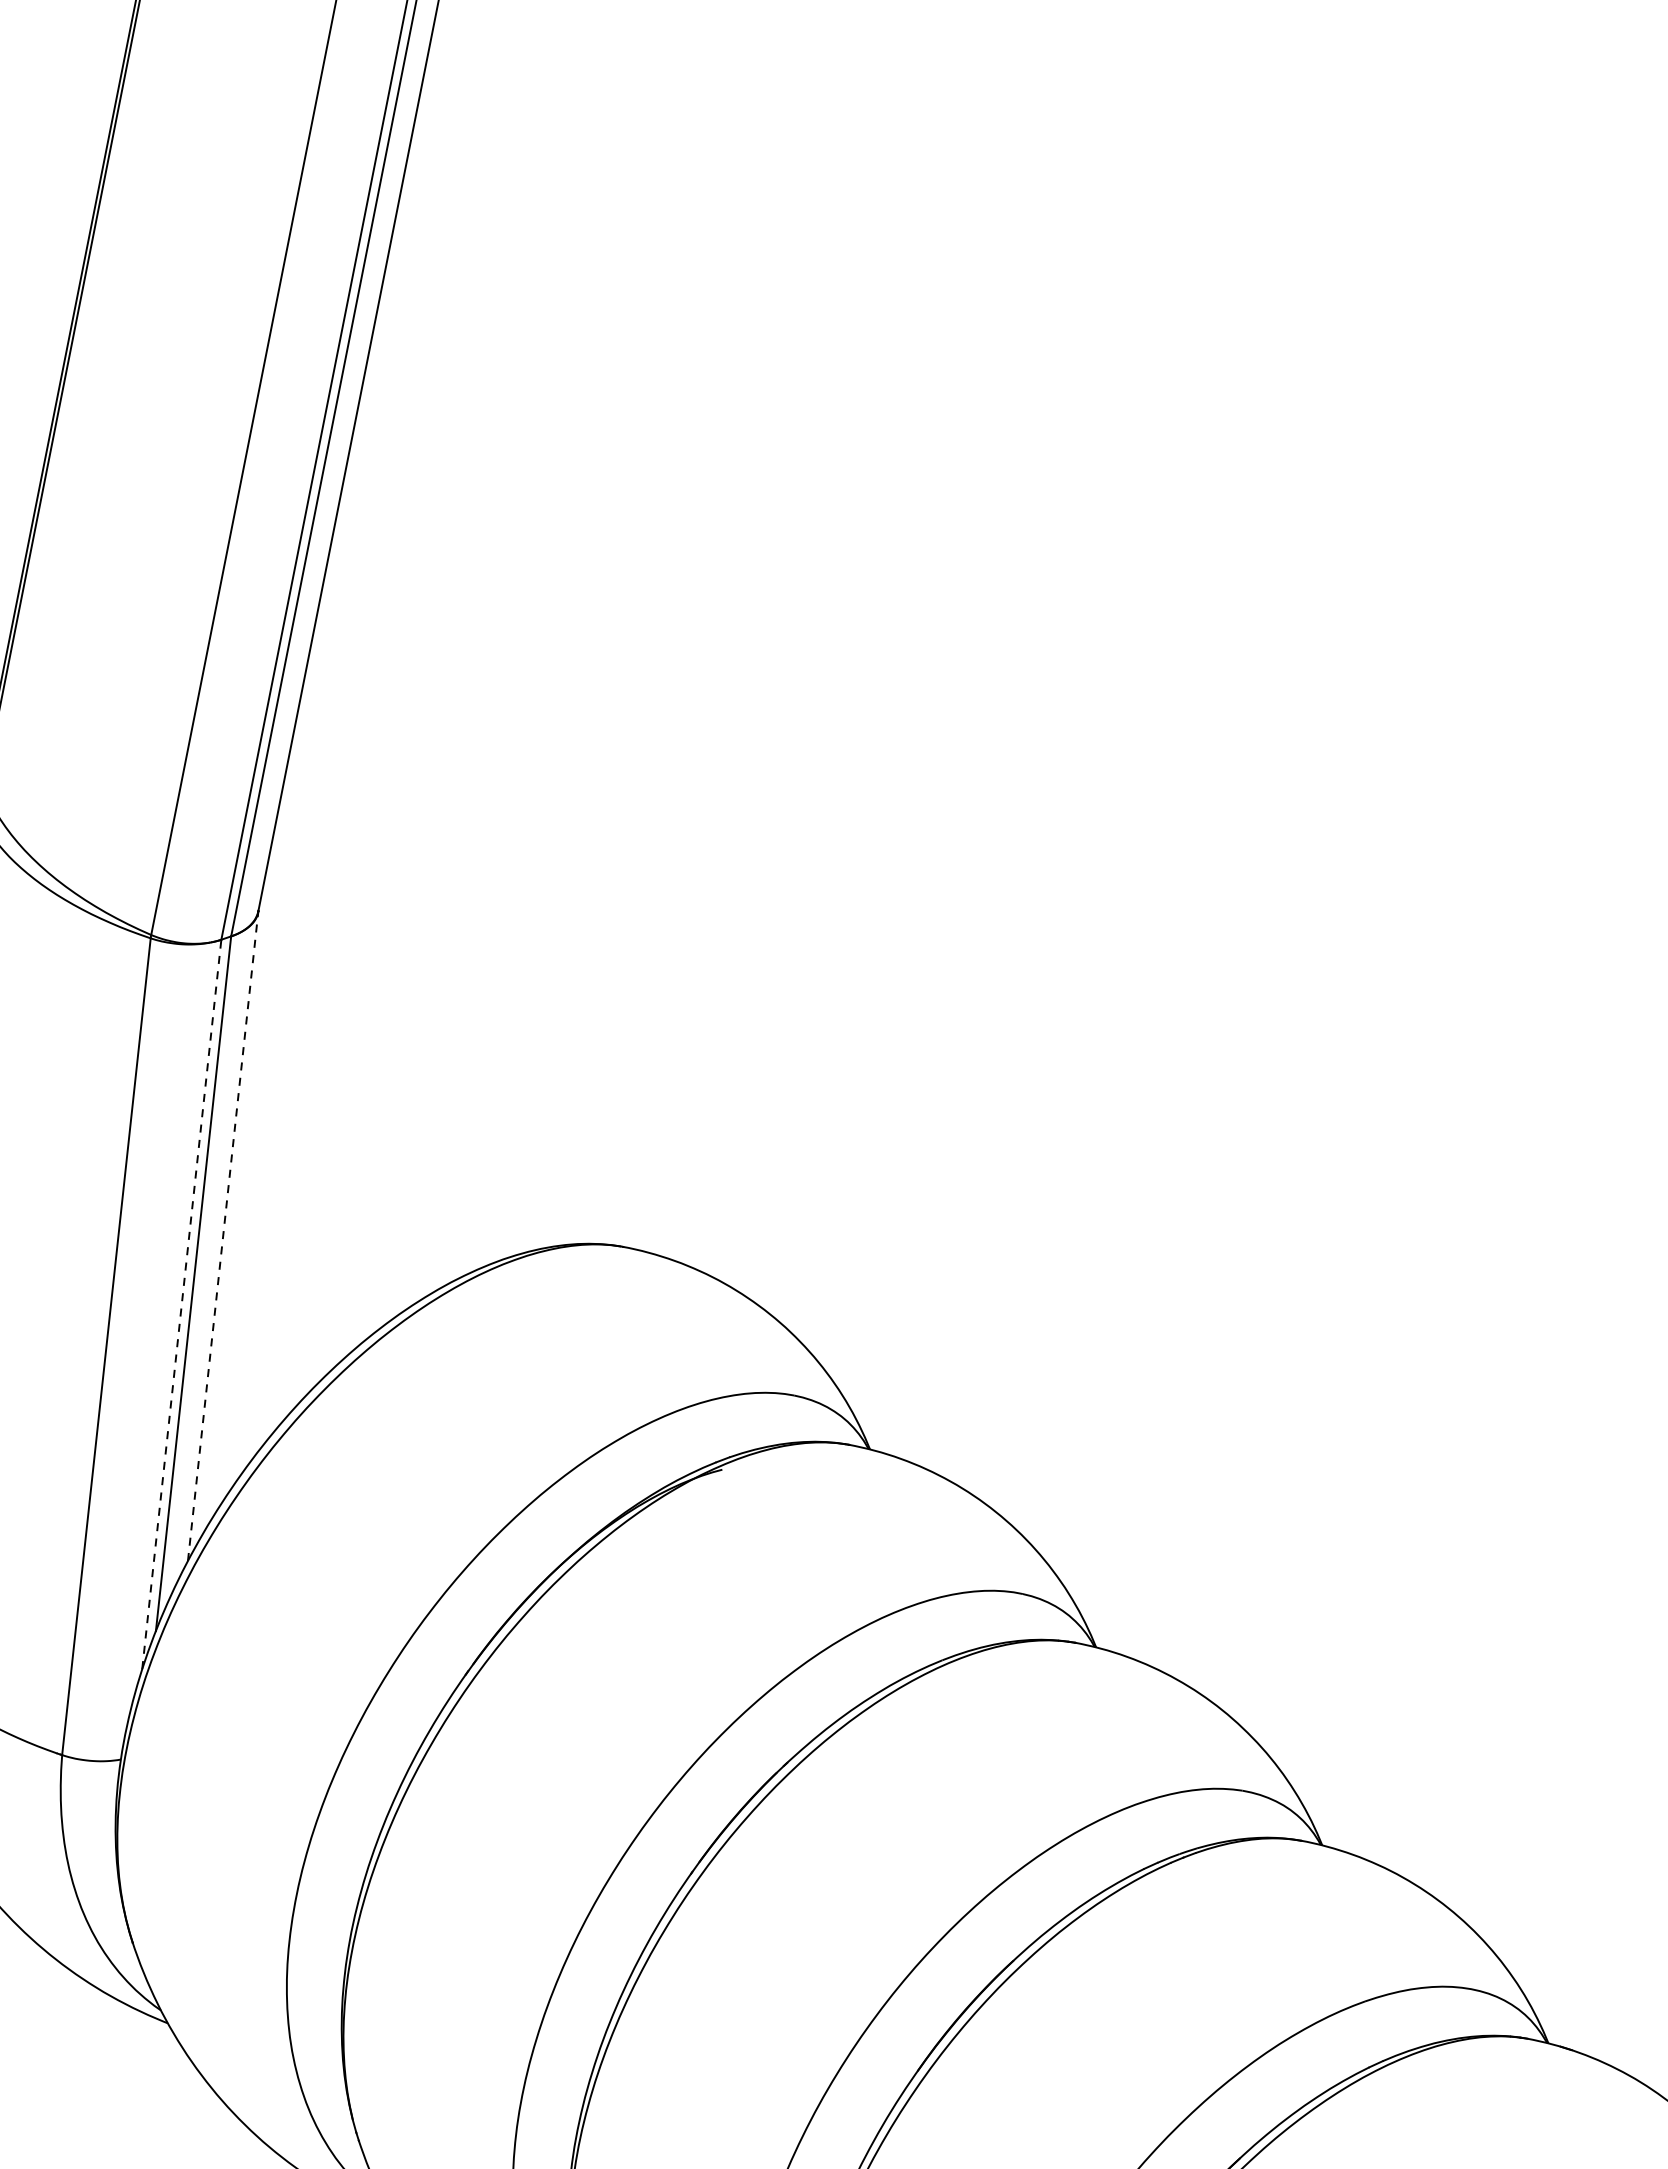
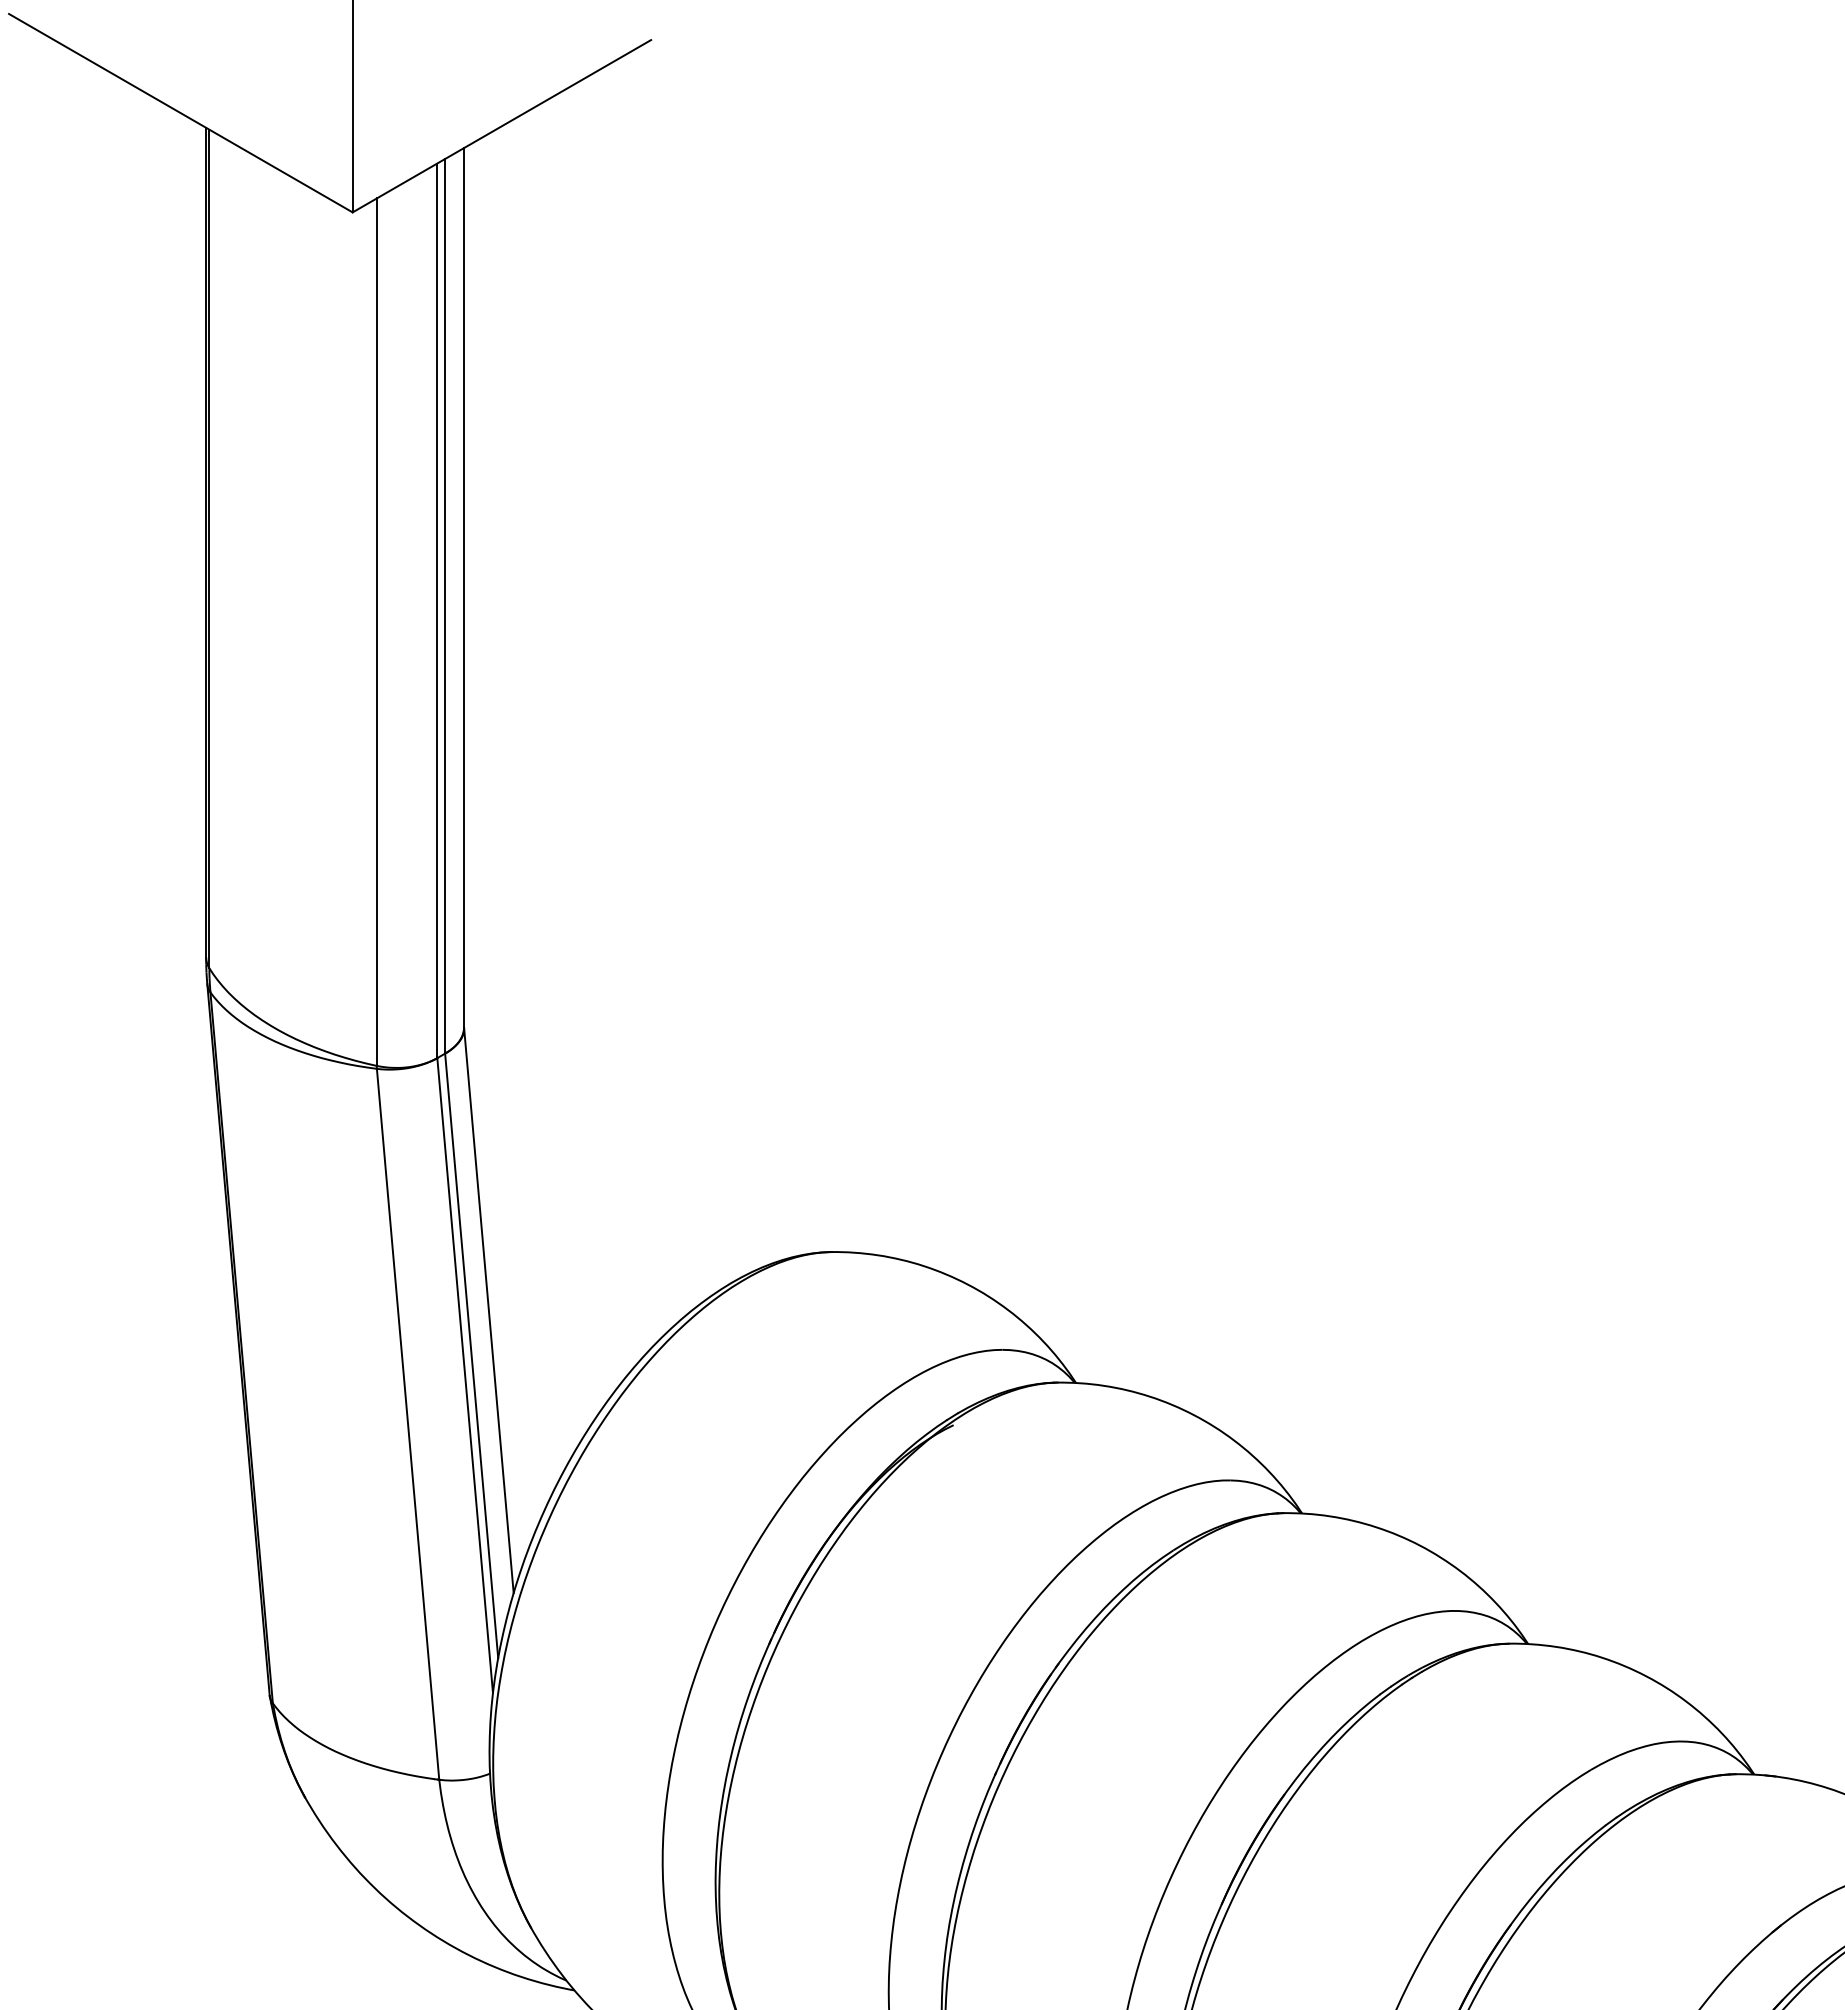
line: (222, 1236) -> (488, 1310), dashed -> solid
line: (182, 1304) -> (465, 1375), dashed -> solid

